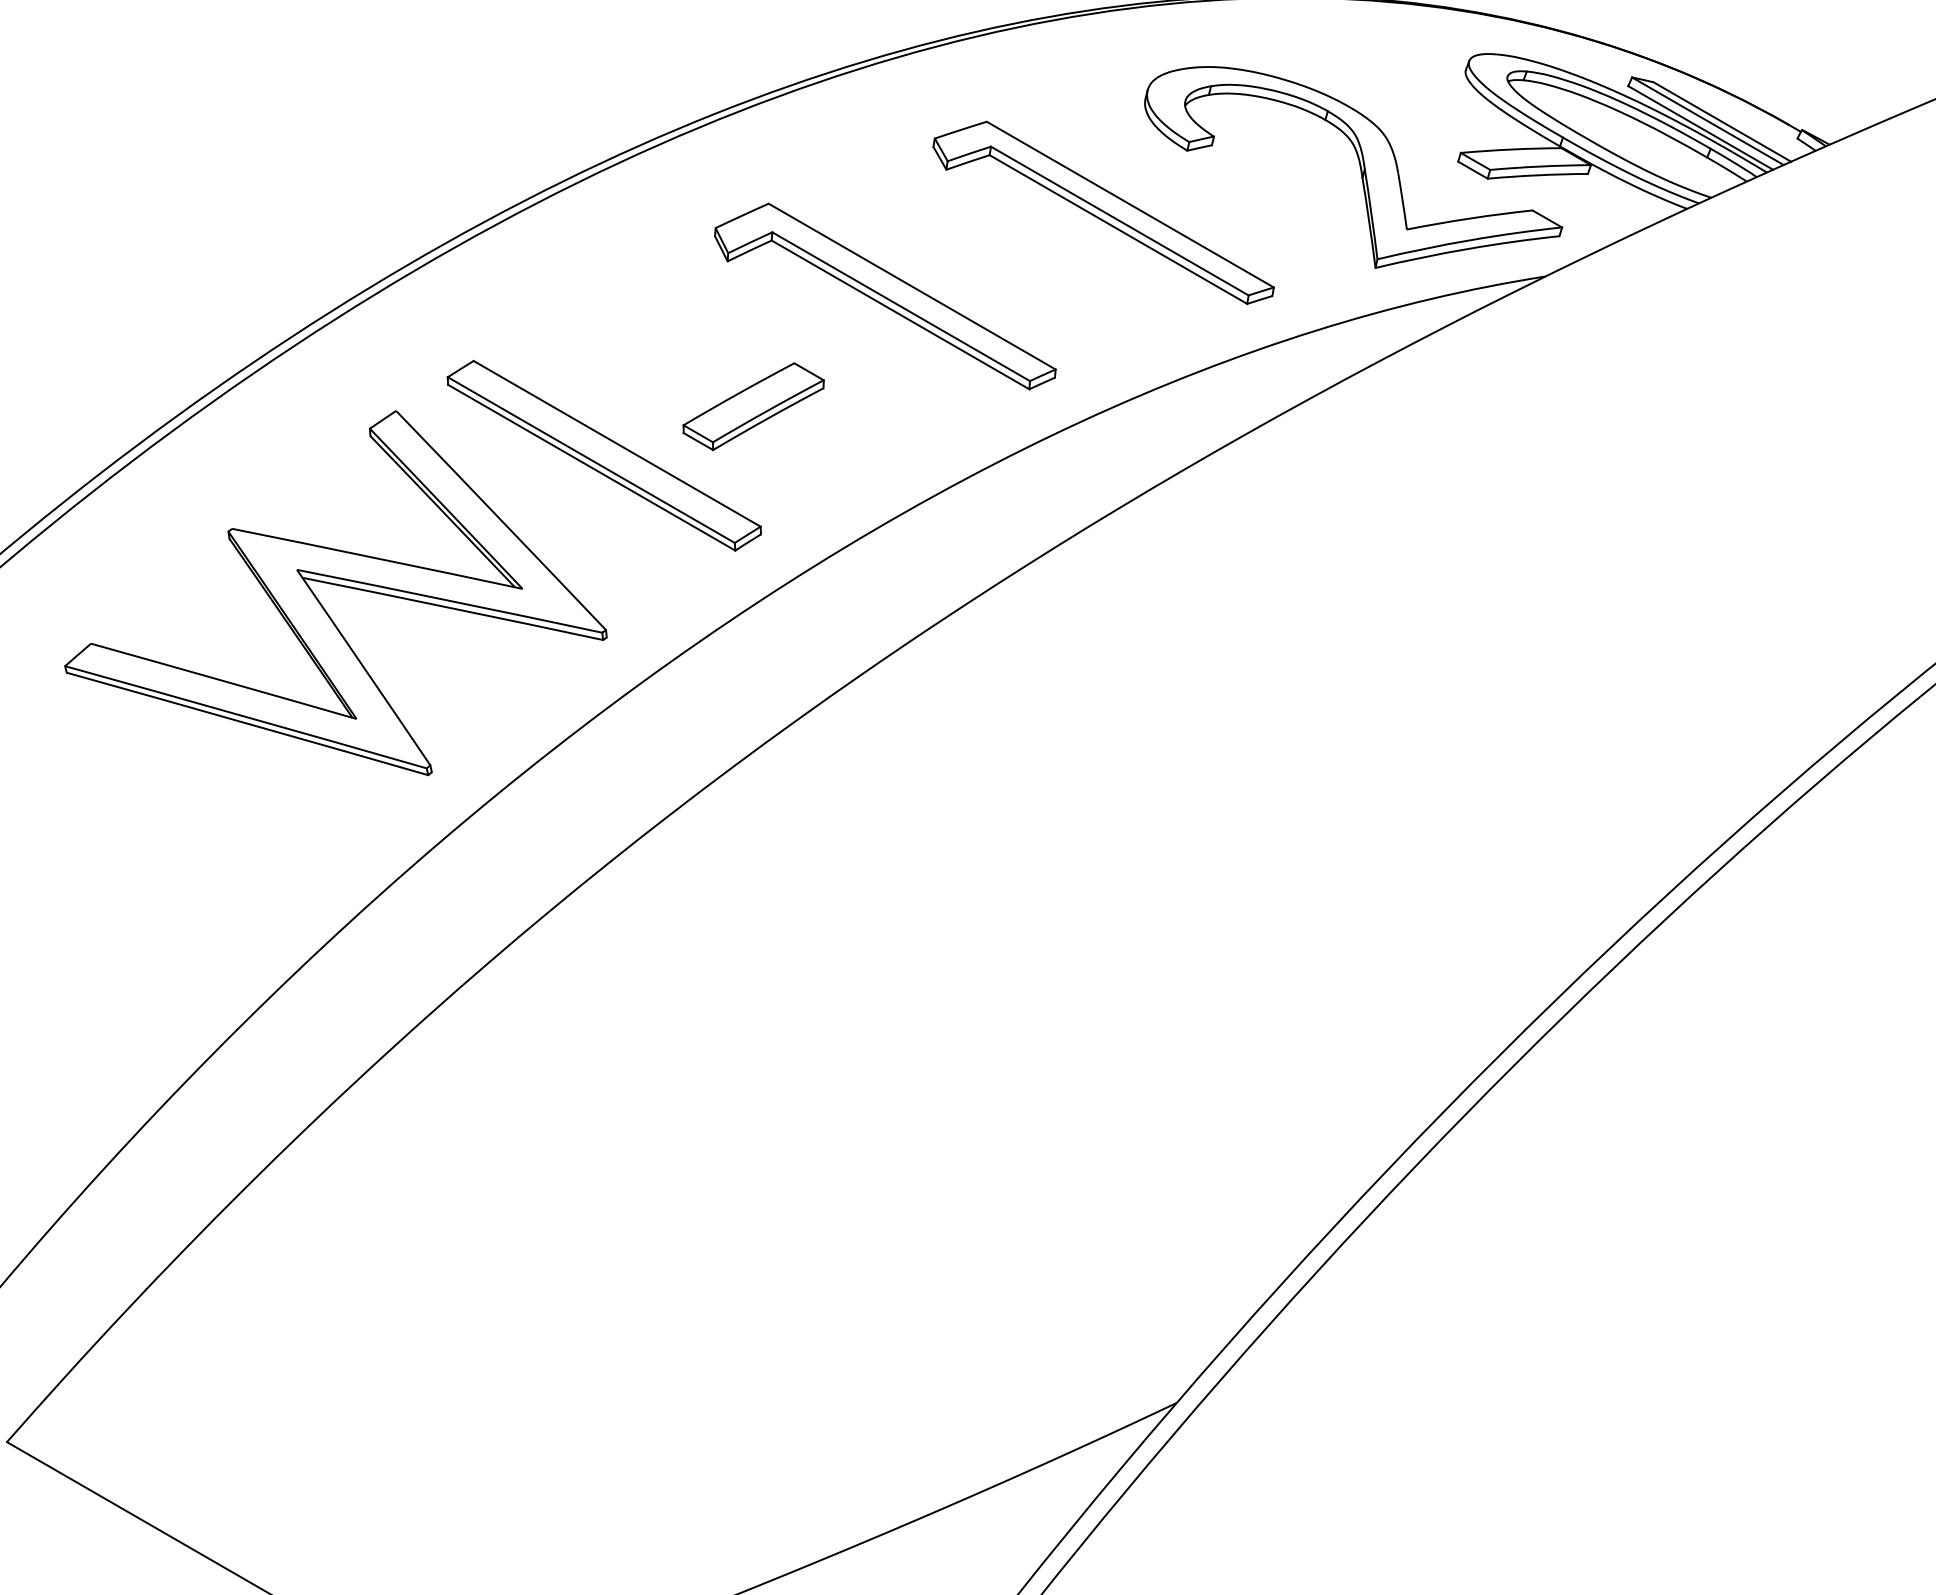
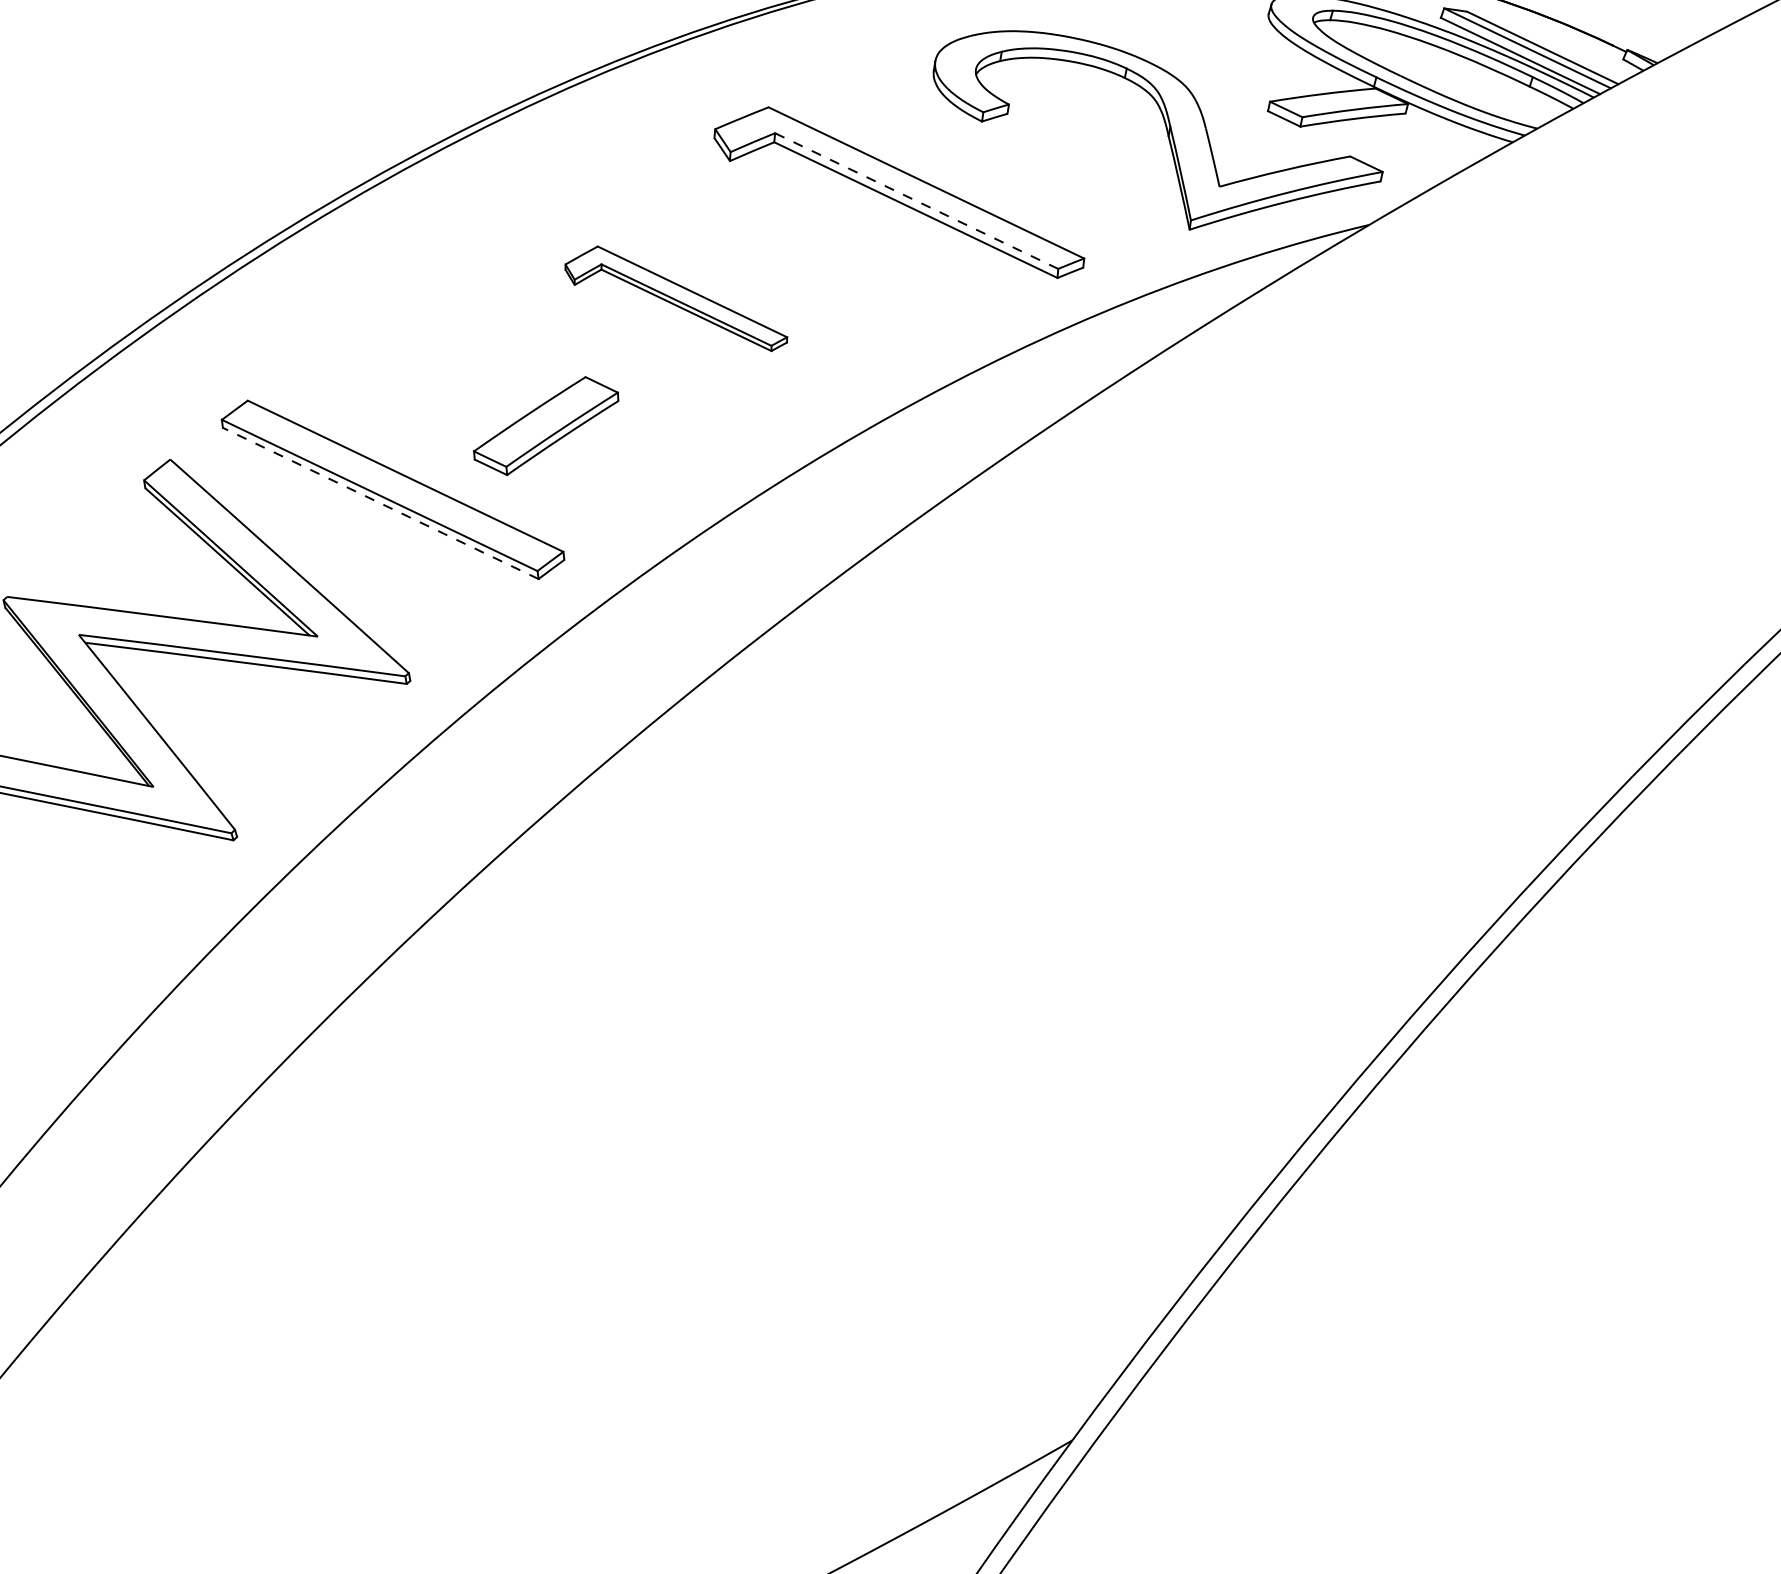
line: (1119, 221) -> (916, 201), solid -> dashed
part: (885, 296) -> (676, 299), size x0.6
line: (591, 467) -> (380, 503), solid -> dashed

